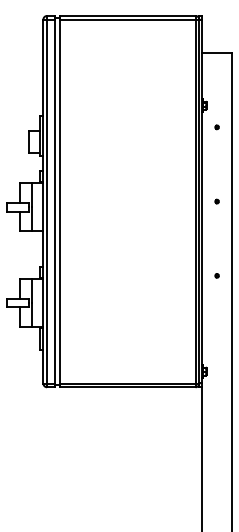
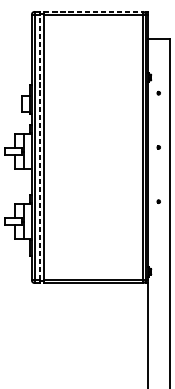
line: (128, 15) -> (94, 11), solid -> dashed
line: (54, 201) -> (40, 147), solid -> dashed

